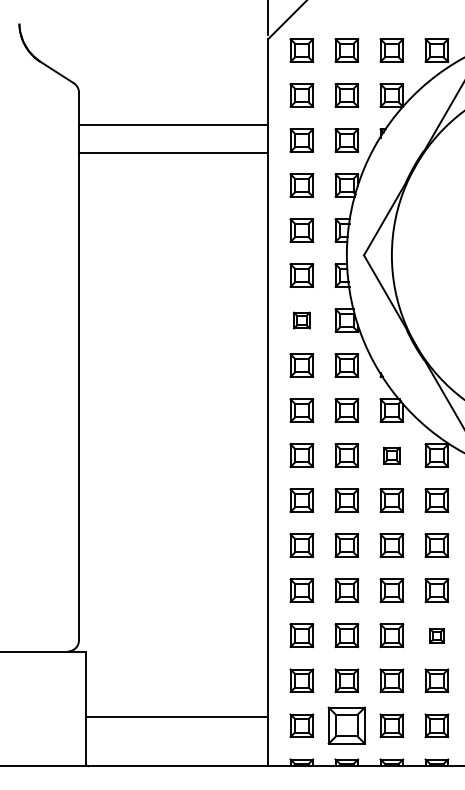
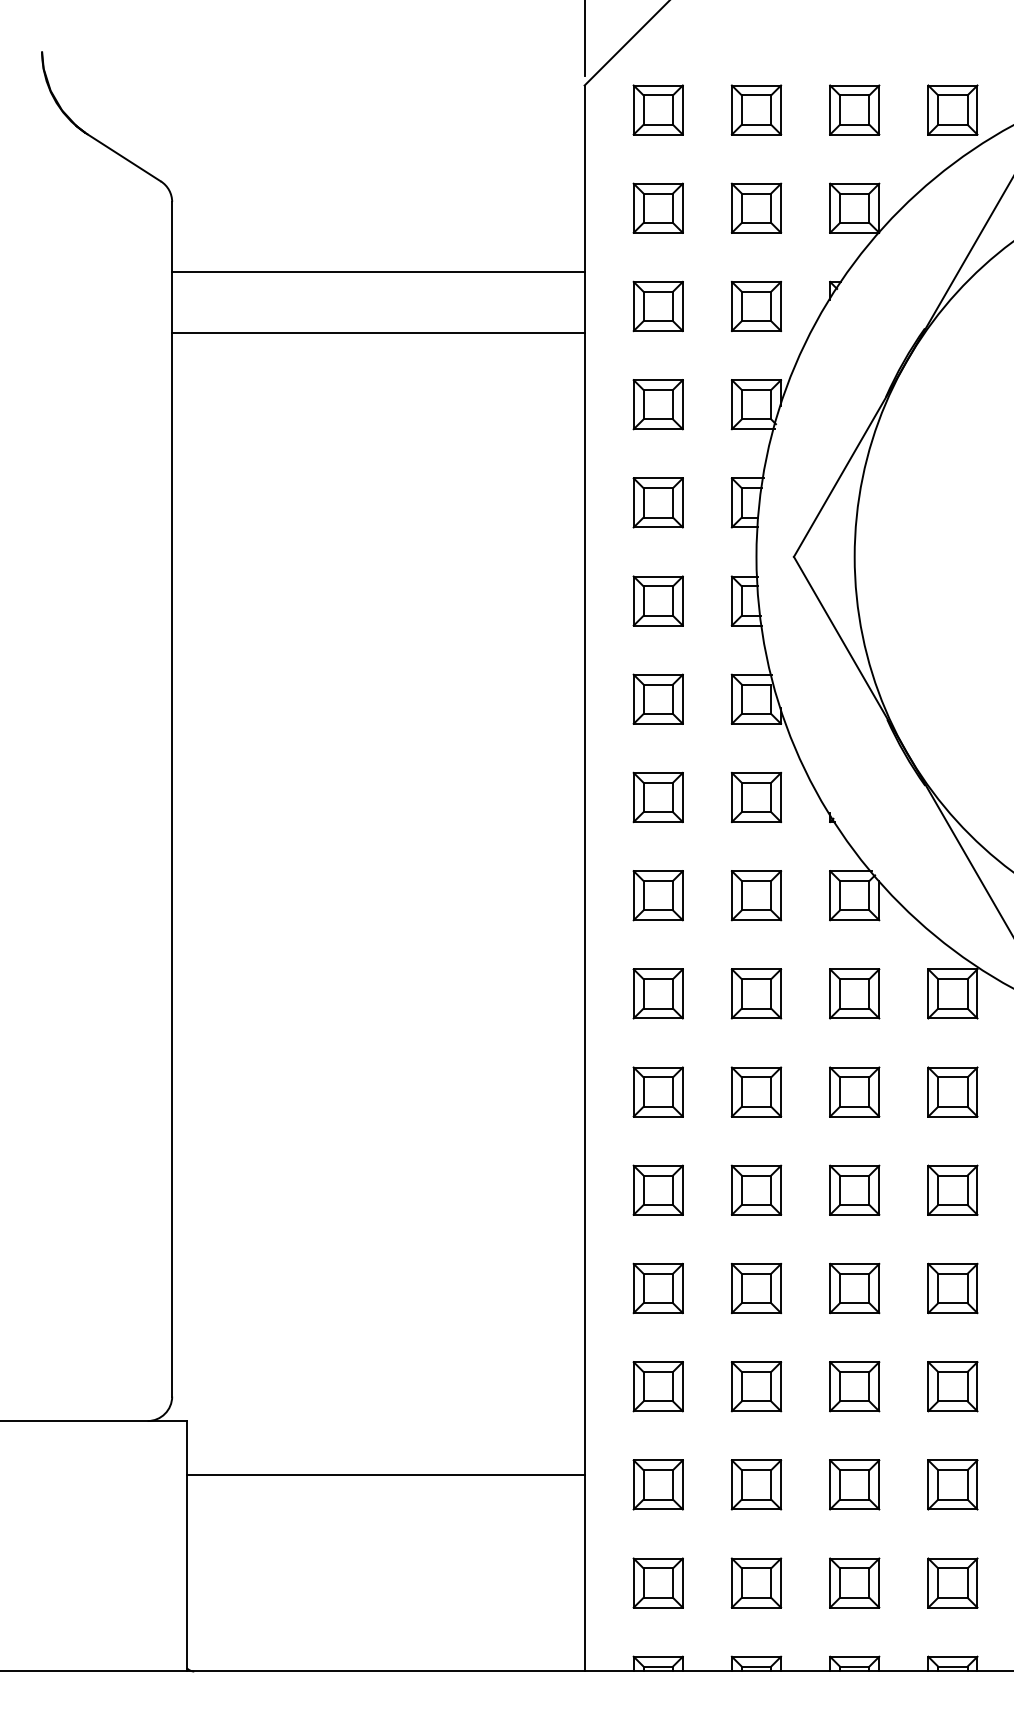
part: (301, 320) -> (657, 698), size x1.43
part: (391, 455) -> (853, 993), size x1.43
part: (436, 635) -> (952, 1386), size x1.67
line: (176, 717) -> (384, 1475), moved
part: (346, 725) -> (755, 1582), size x0.62

